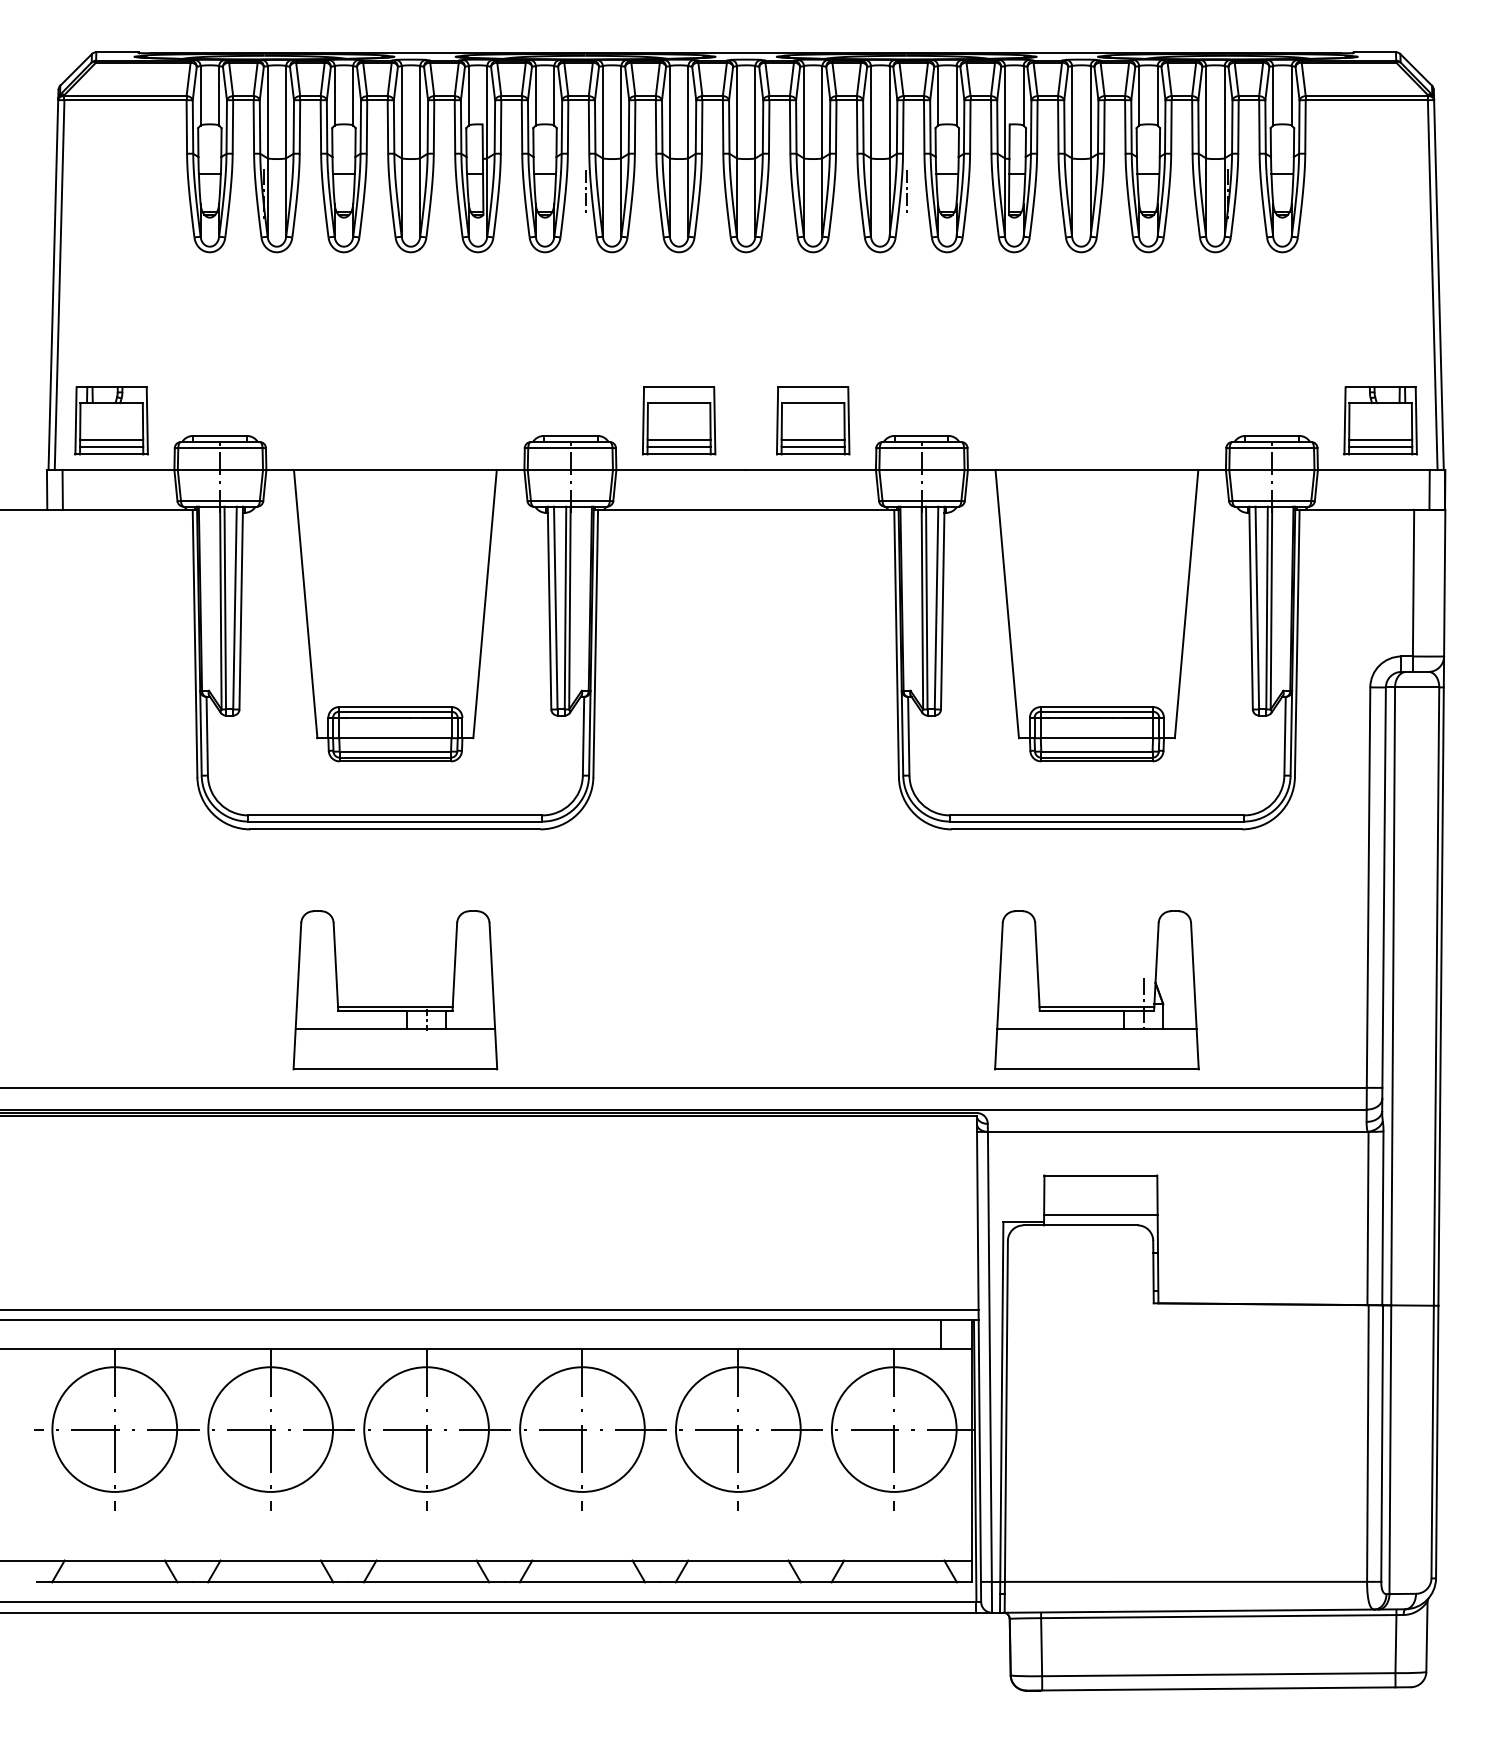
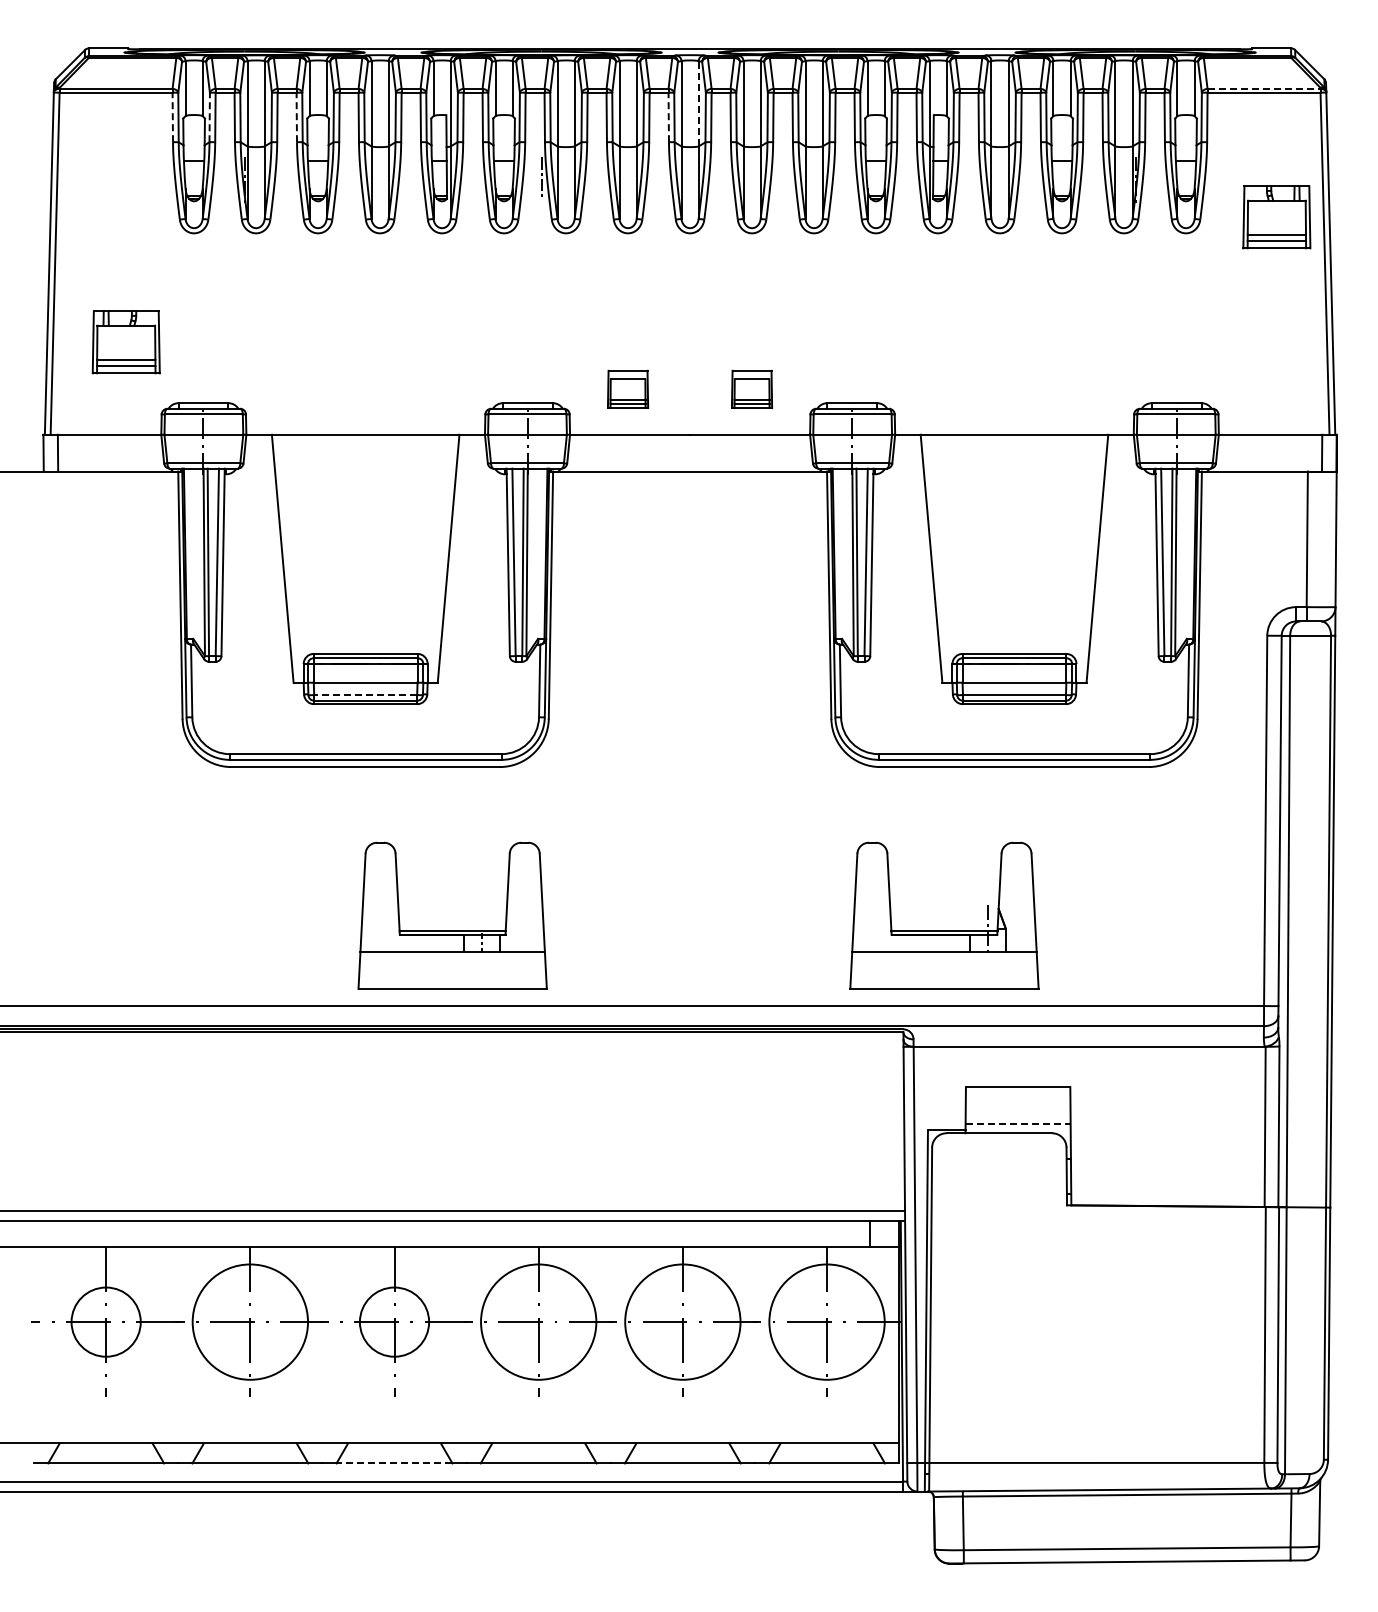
line: (1367, 95) -> (1264, 88), solid -> dashed
line: (755, 111) -> (698, 103), solid -> dashed
line: (186, 127) -> (172, 117), solid -> dashed
line: (226, 127) -> (209, 117), solid -> dashed
line: (320, 127) -> (296, 117), solid -> dashed
line: (722, 127) -> (668, 117), solid -> dashed
line: (906, 191) -> (838, 177), removed
part: (110, 421) -> (125, 342), moved
part: (678, 421) -> (627, 389), size x0.6
part: (812, 421) -> (751, 389), size x0.6
part: (1380, 421) -> (1276, 217), moved
line: (395, 752) -> (365, 695), solid -> dashed
part: (395, 1006) -> (452, 930), moved
part: (1096, 1006) -> (944, 930), moved
line: (1101, 1214) -> (1018, 1123), solid -> dashed
circle: (114, 1428) -> (105, 1321), size x0.6
circle: (426, 1428) -> (394, 1321), size x0.6
line: (426, 1582) -> (394, 1463), solid -> dashed

